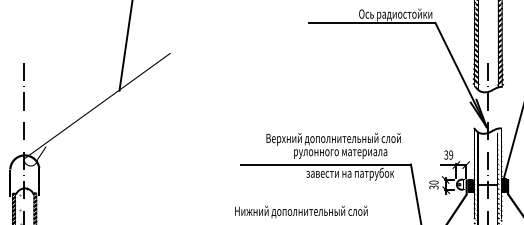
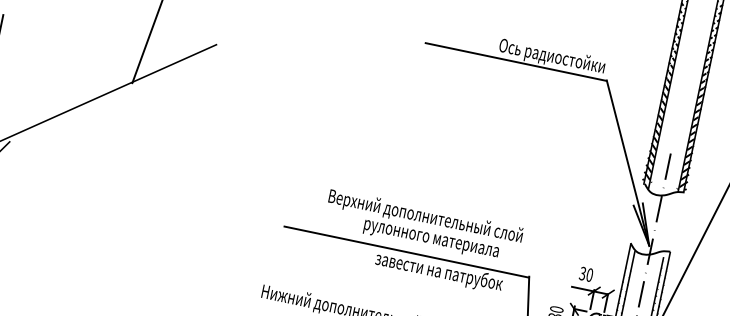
text: (451, 154) -> (590, 274), 39 -> 30

